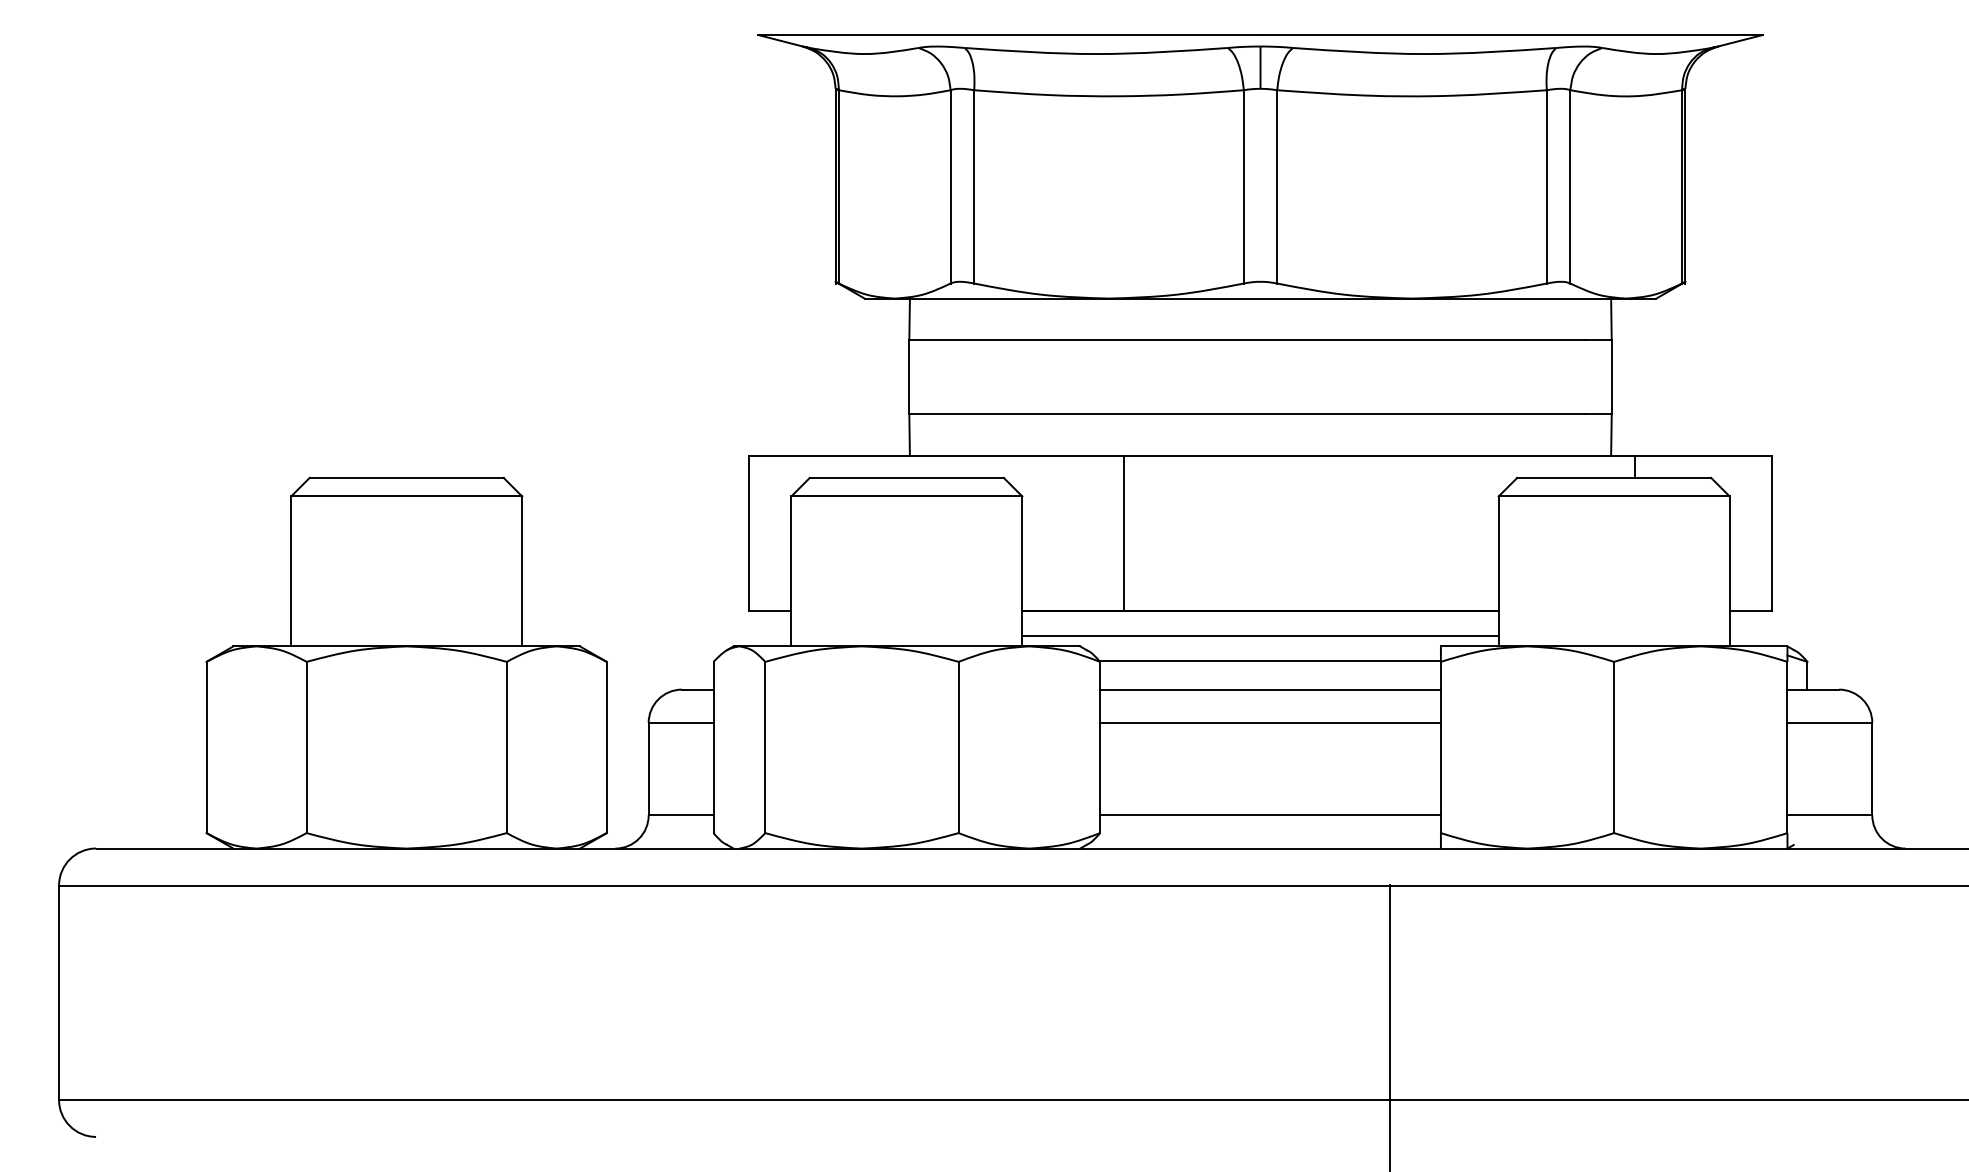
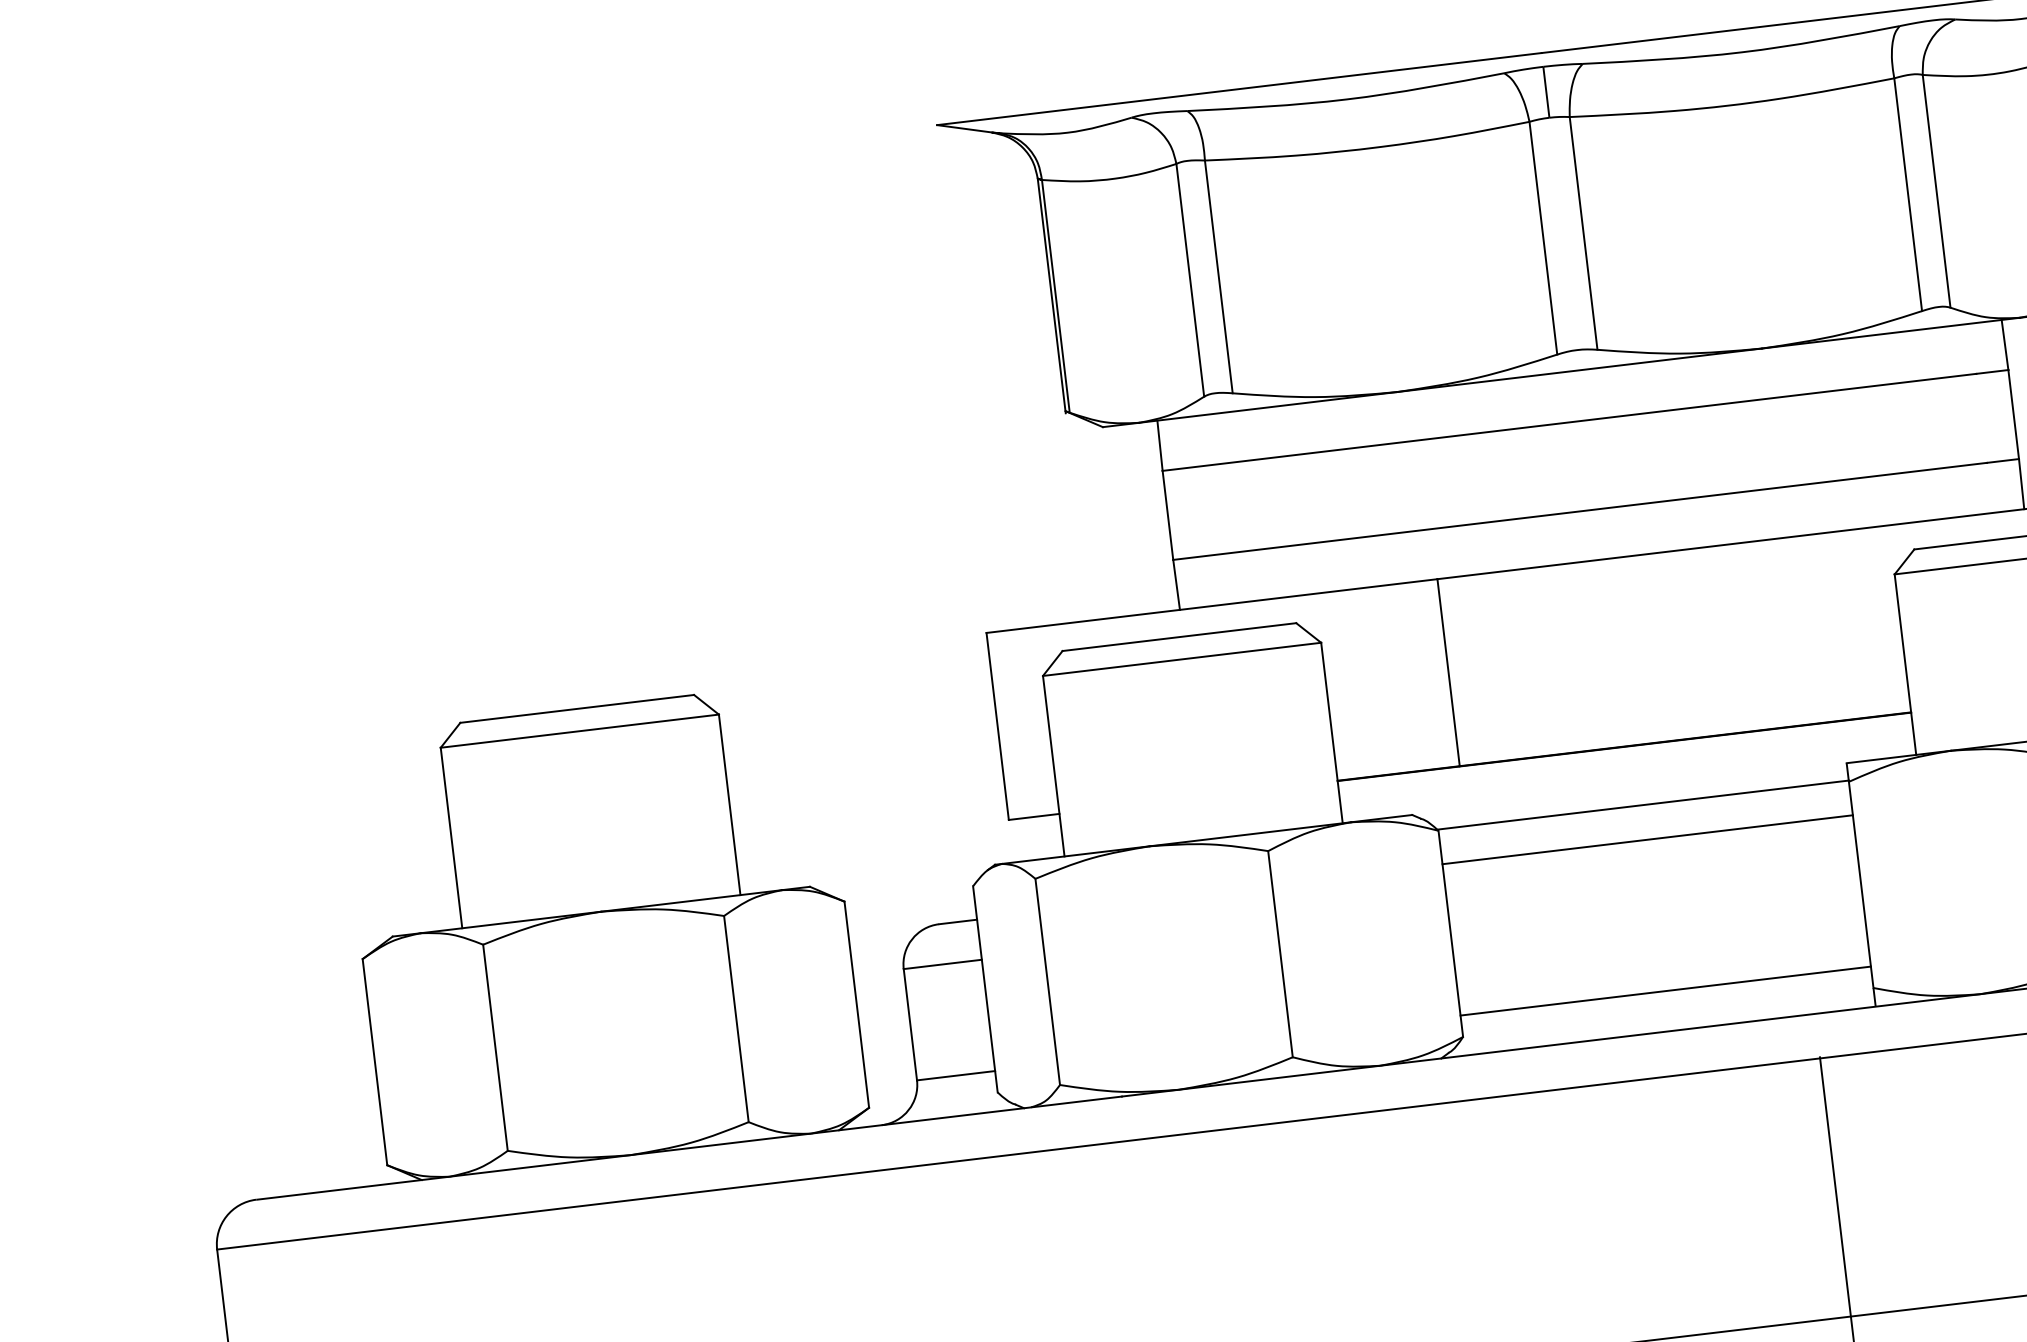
line: (1260, 636) -> (1628, 777), removed
line: (1270, 722) -> (1652, 879), removed

